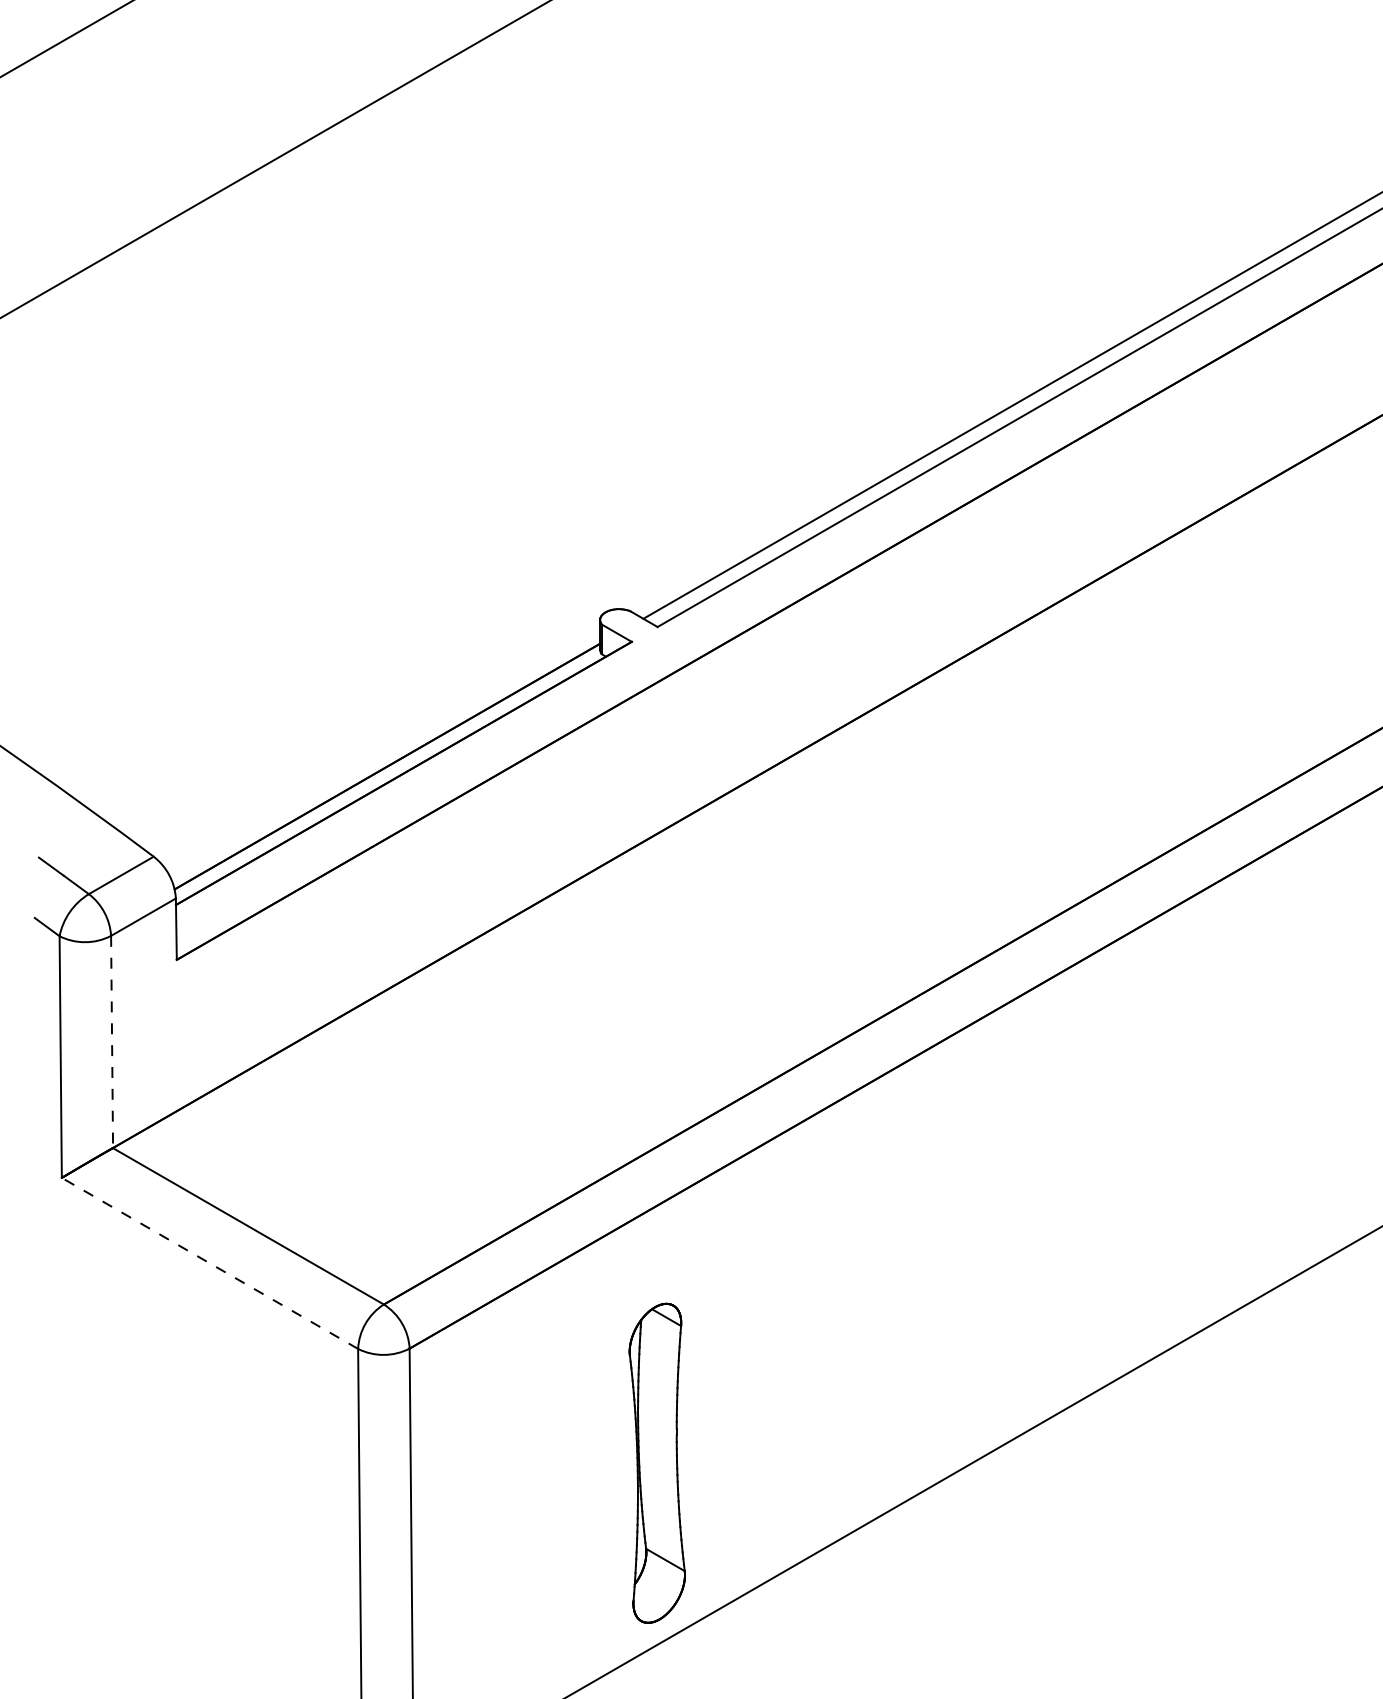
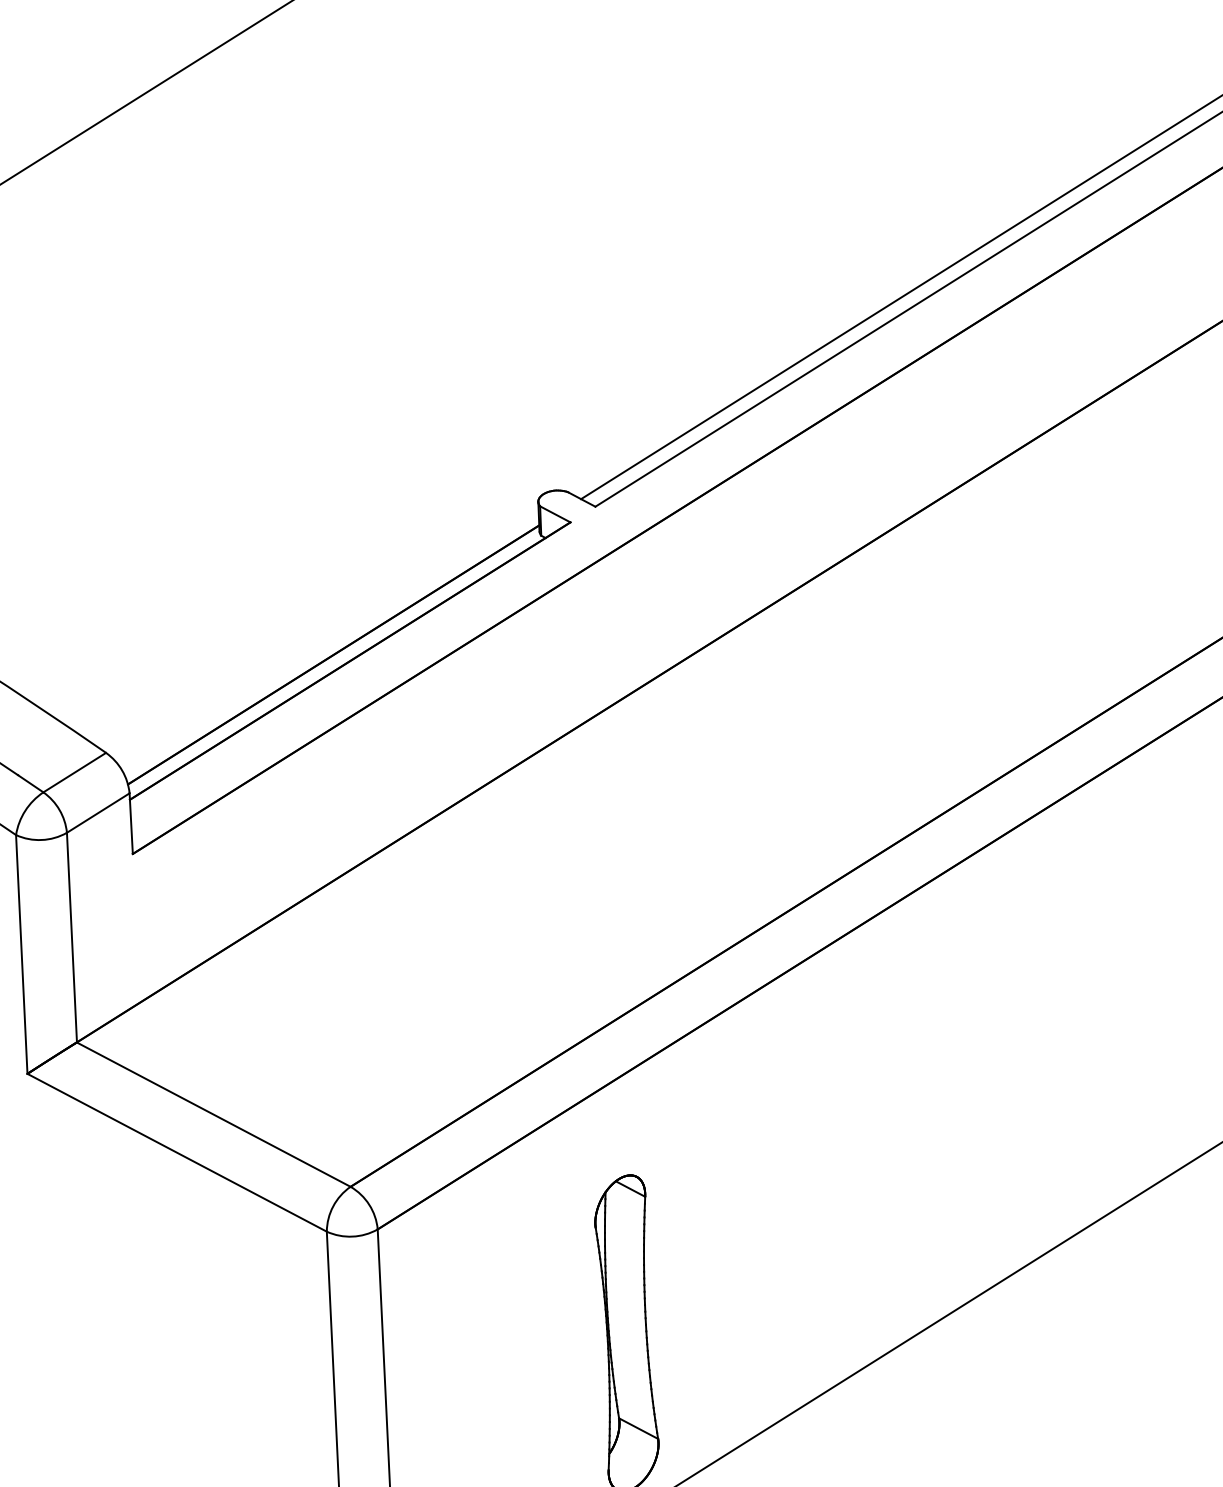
line: (112, 1042) -> (72, 938), dashed -> solid
line: (209, 1263) -> (176, 1152), dashed -> solid

